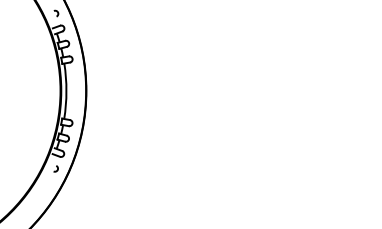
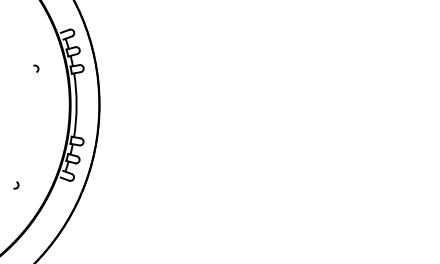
arc: (56, 12) -> (36, 67), moved
arc: (56, 167) -> (16, 183), moved

